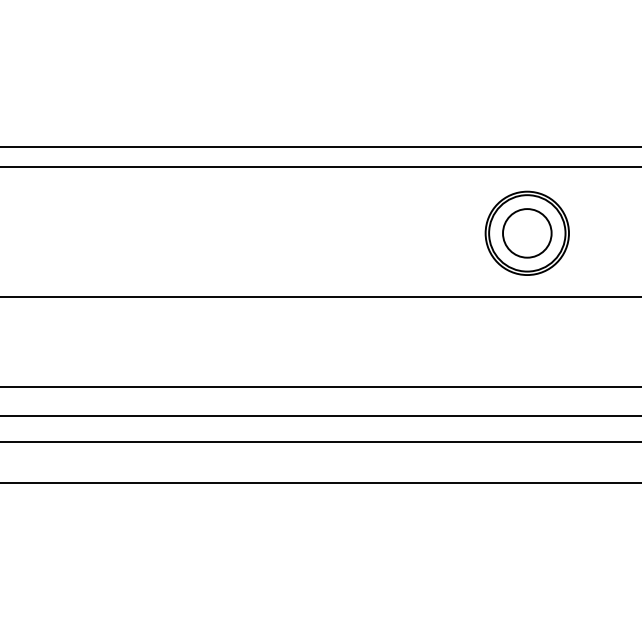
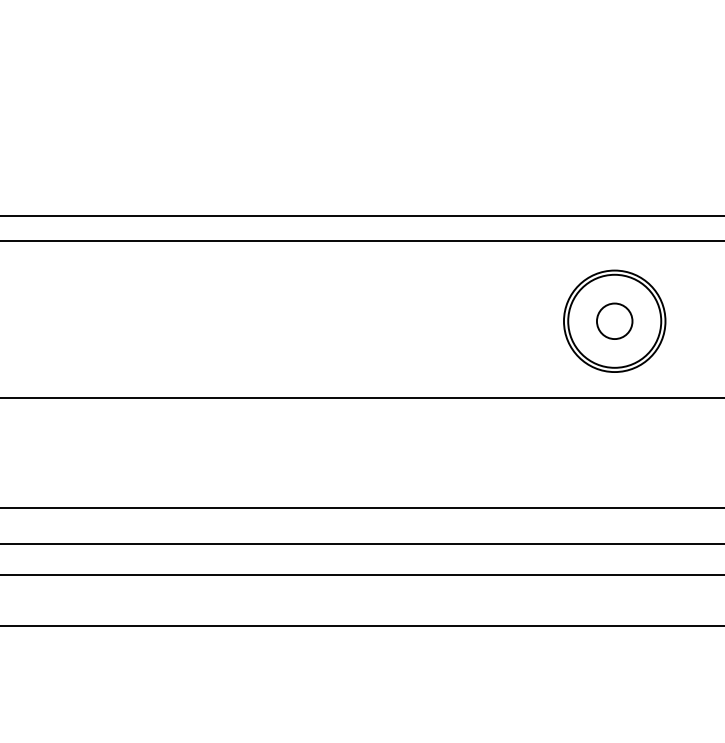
circle: (527, 233) -> (614, 321), size x0.6

